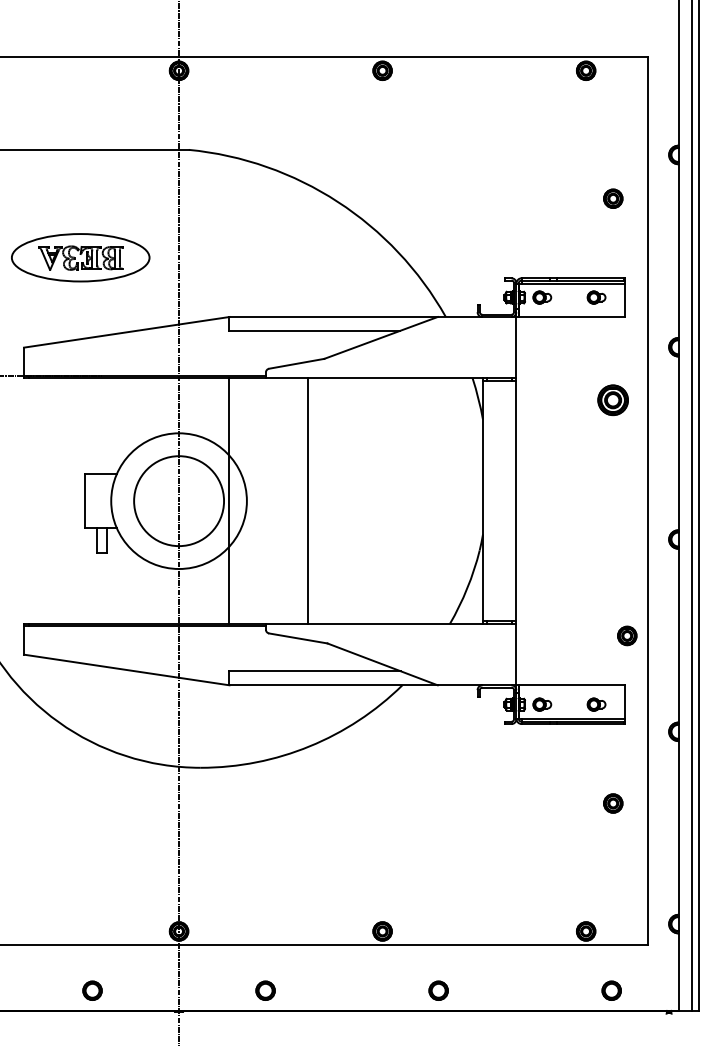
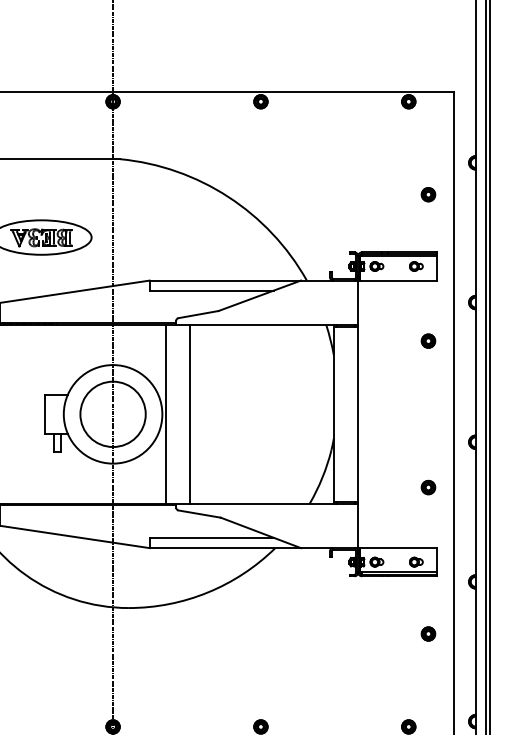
part: (613, 400) -> (428, 341), size x0.62
line: (228, 501) -> (165, 414), moved
line: (308, 501) -> (190, 414), moved
part: (627, 635) -> (428, 487), moved

